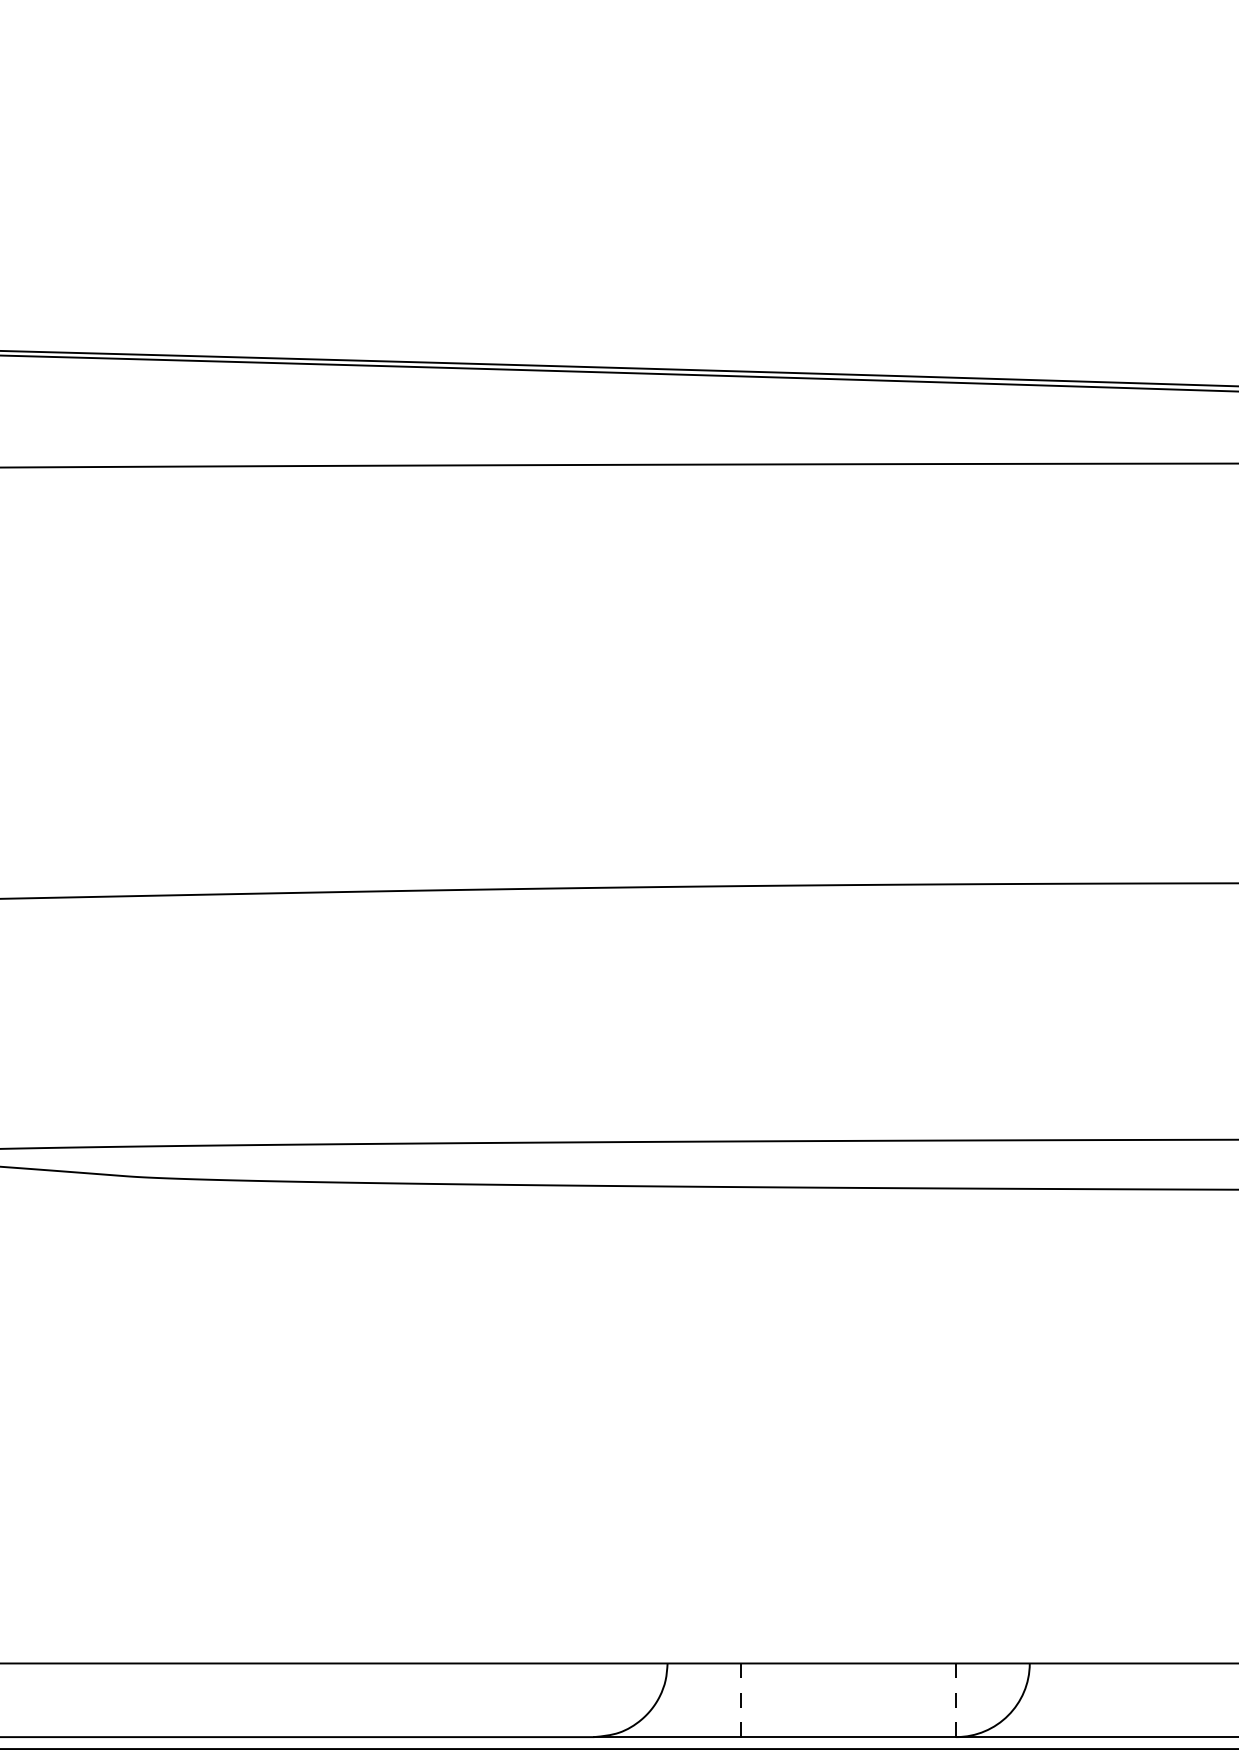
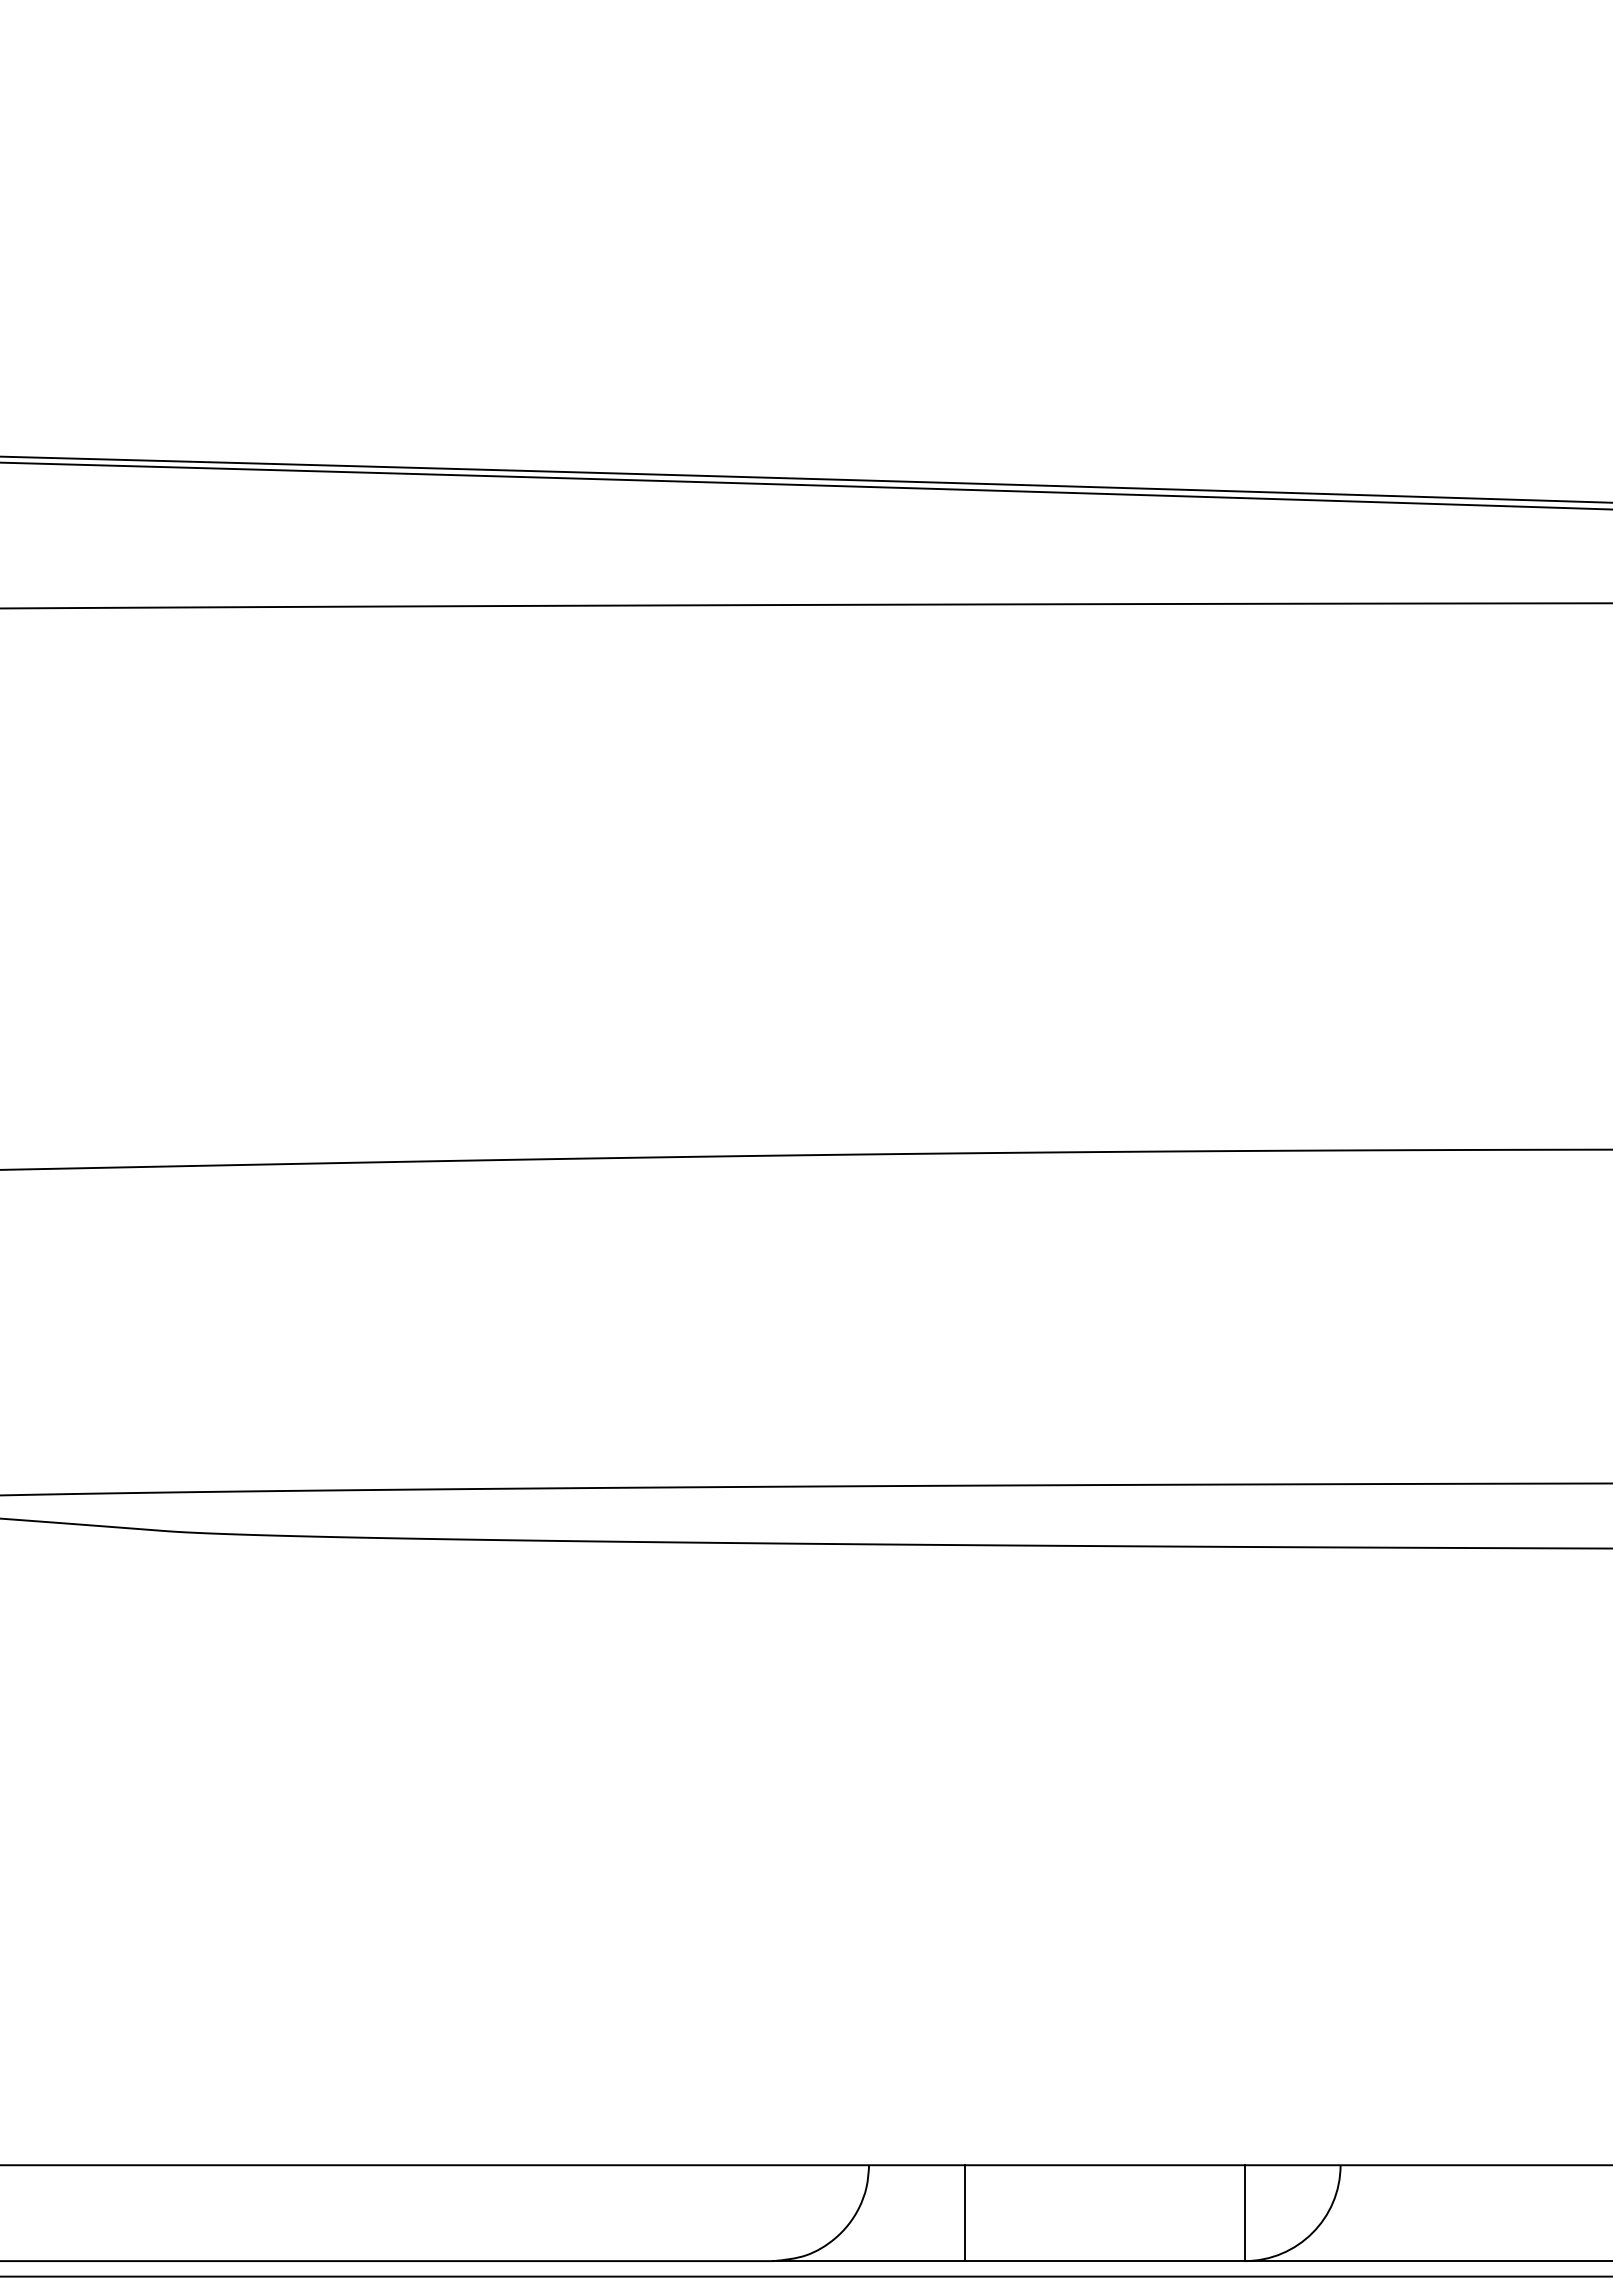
line: (741, 1700) -> (965, 2213), dashed -> solid
line: (955, 1700) -> (1244, 2213), dashed -> solid

